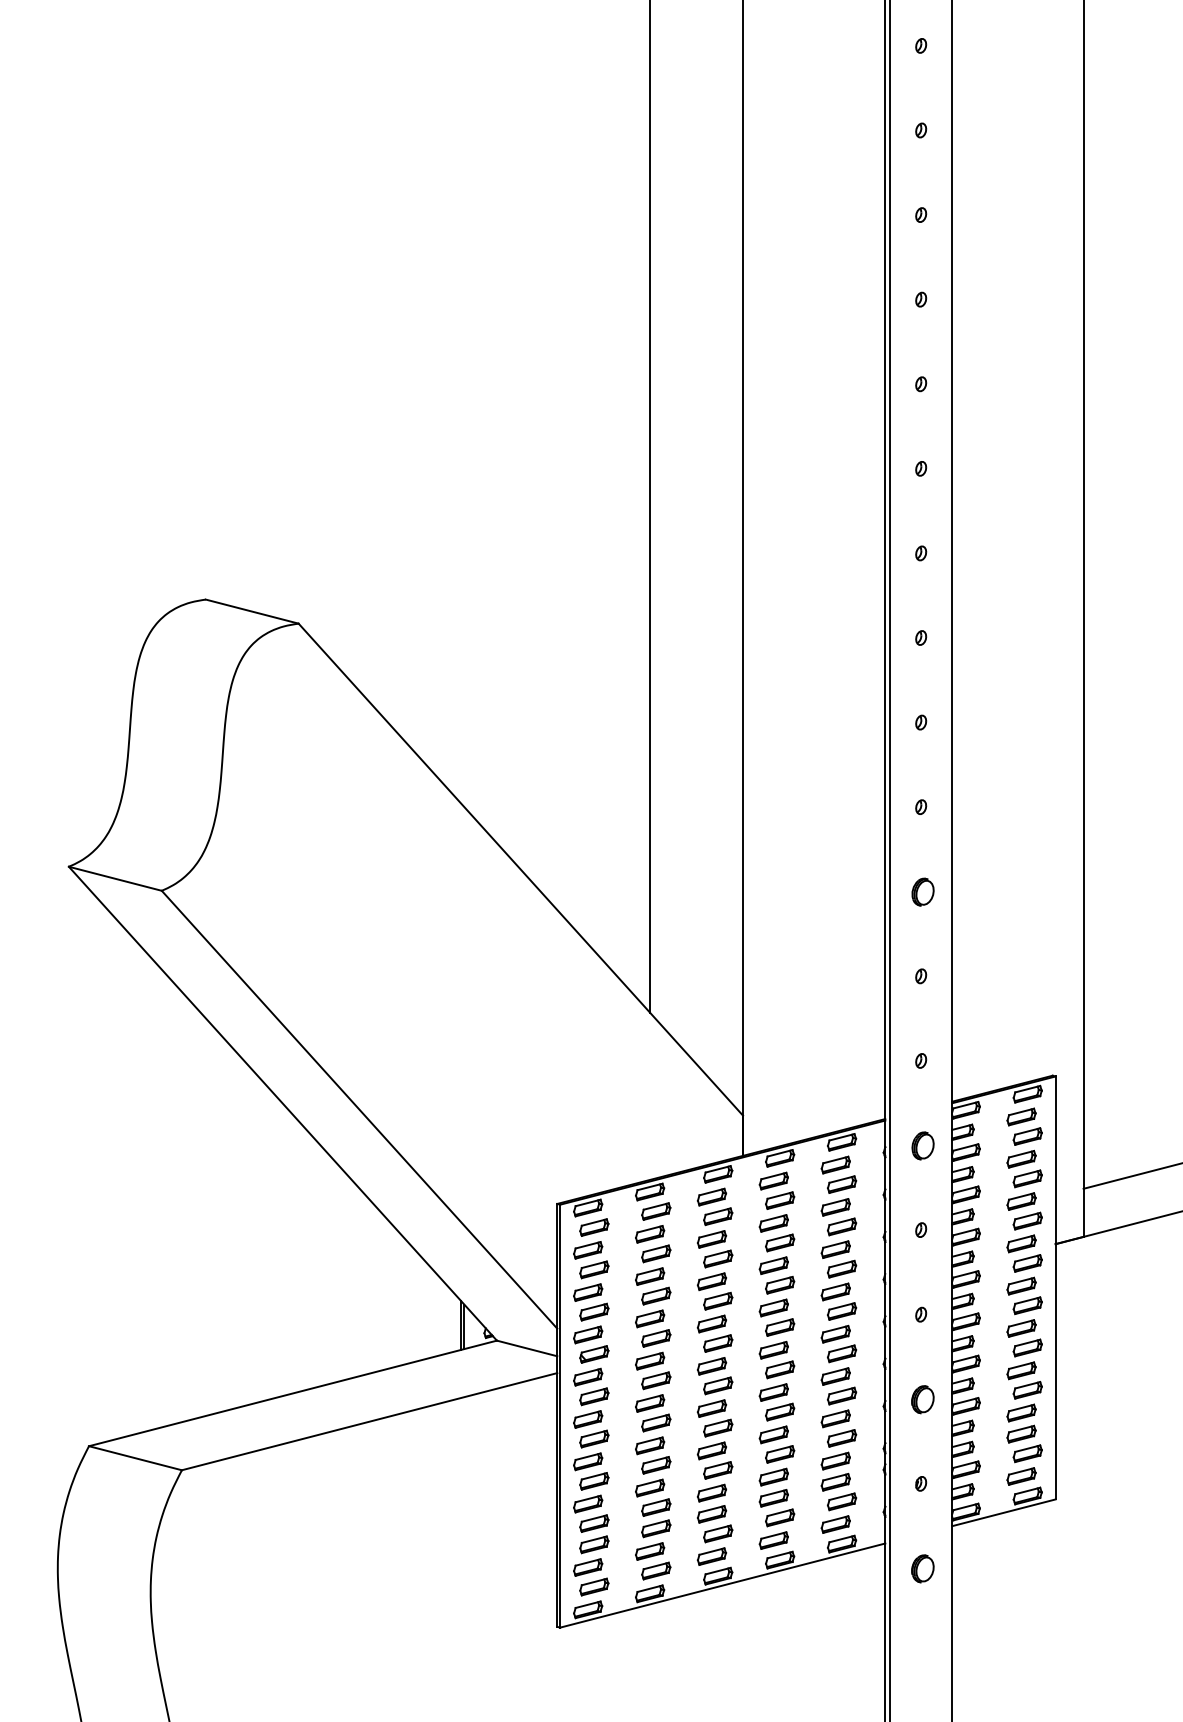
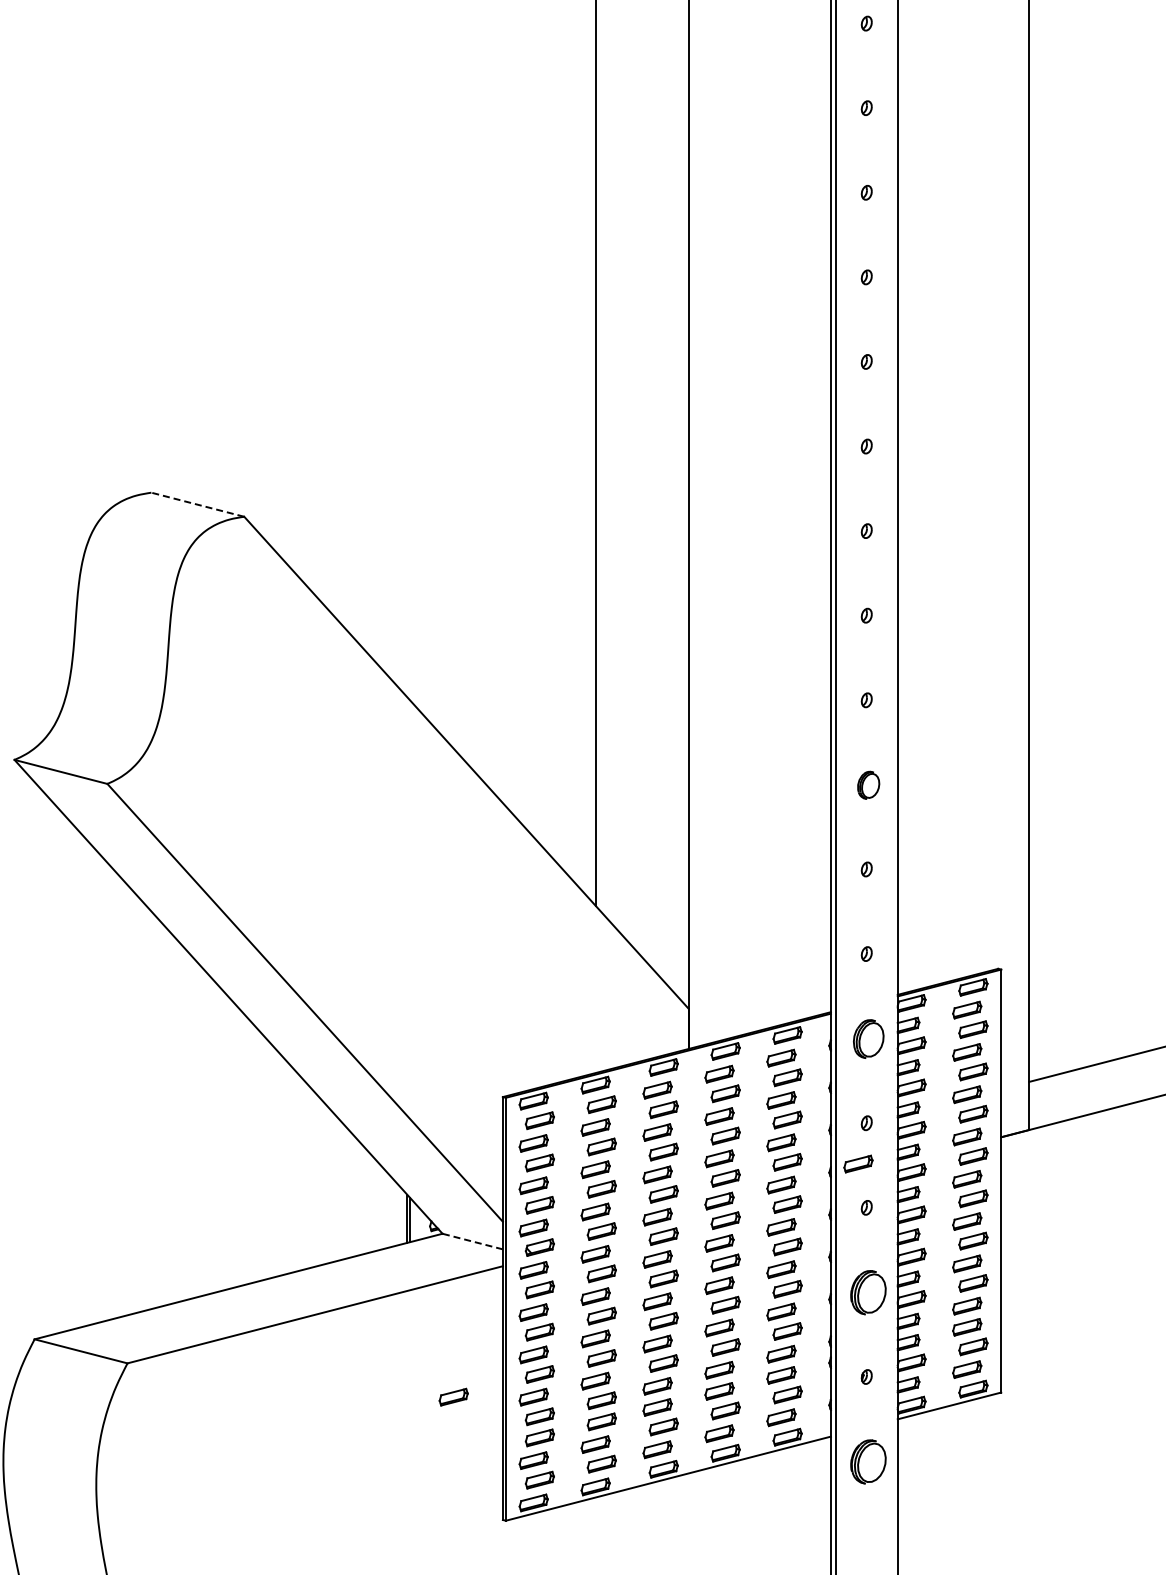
line: (252, 611) -> (198, 504), solid -> dashed
part: (922, 1145) -> (868, 1038), size x1.4
part: (912, 1270) -> (858, 1163), added
line: (526, 1348) -> (472, 1241), solid -> dashed
part: (922, 1399) -> (868, 1292), size x1.6
part: (508, 1503) -> (454, 1396), added
part: (922, 1568) -> (868, 1461), size x1.6

